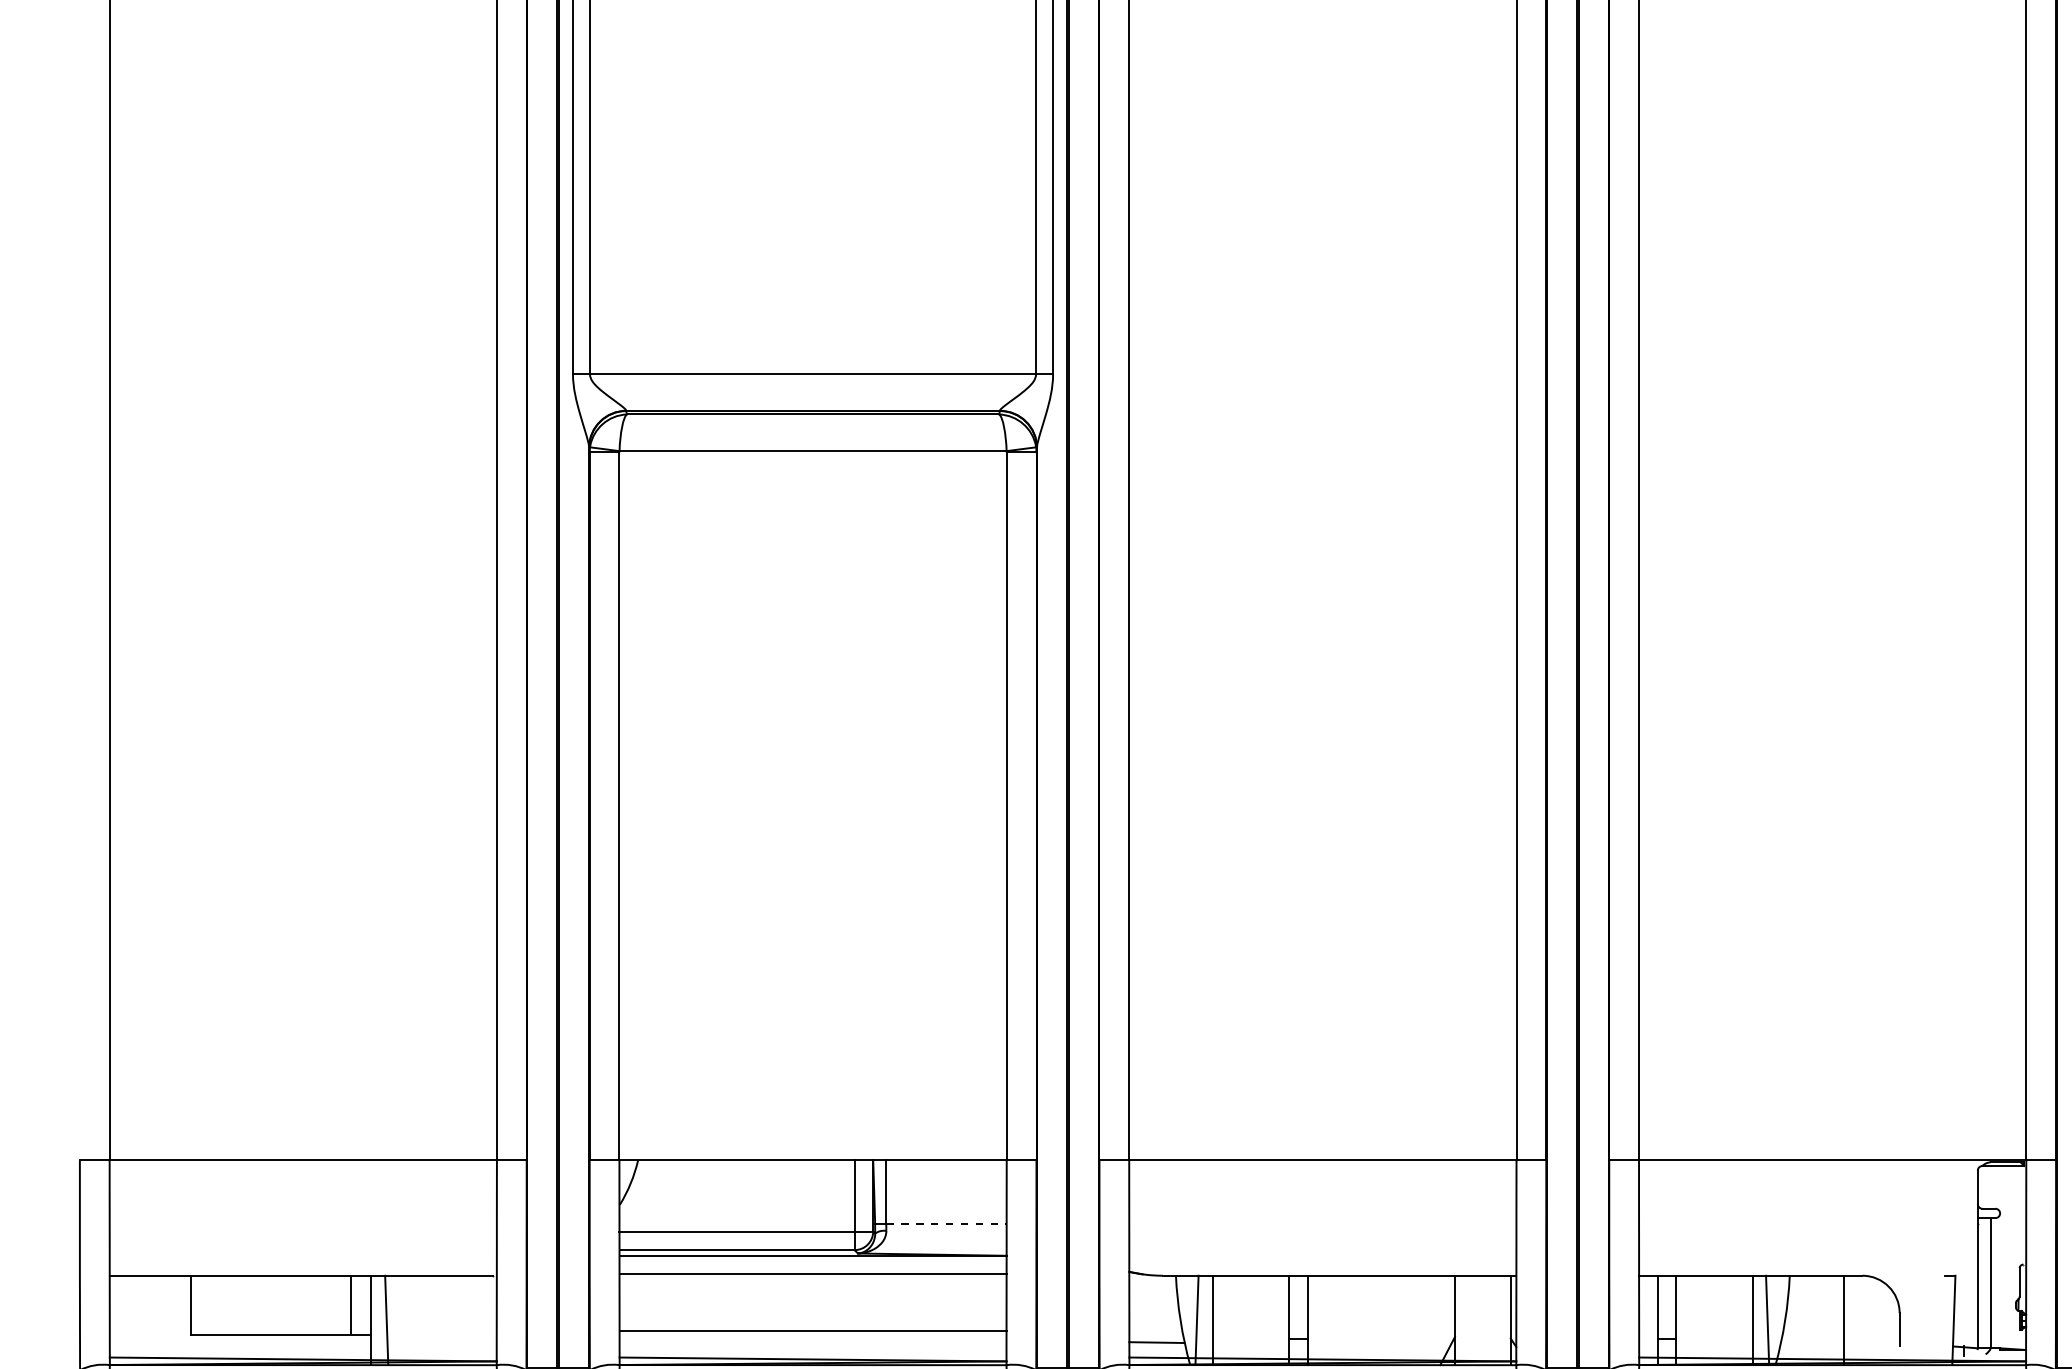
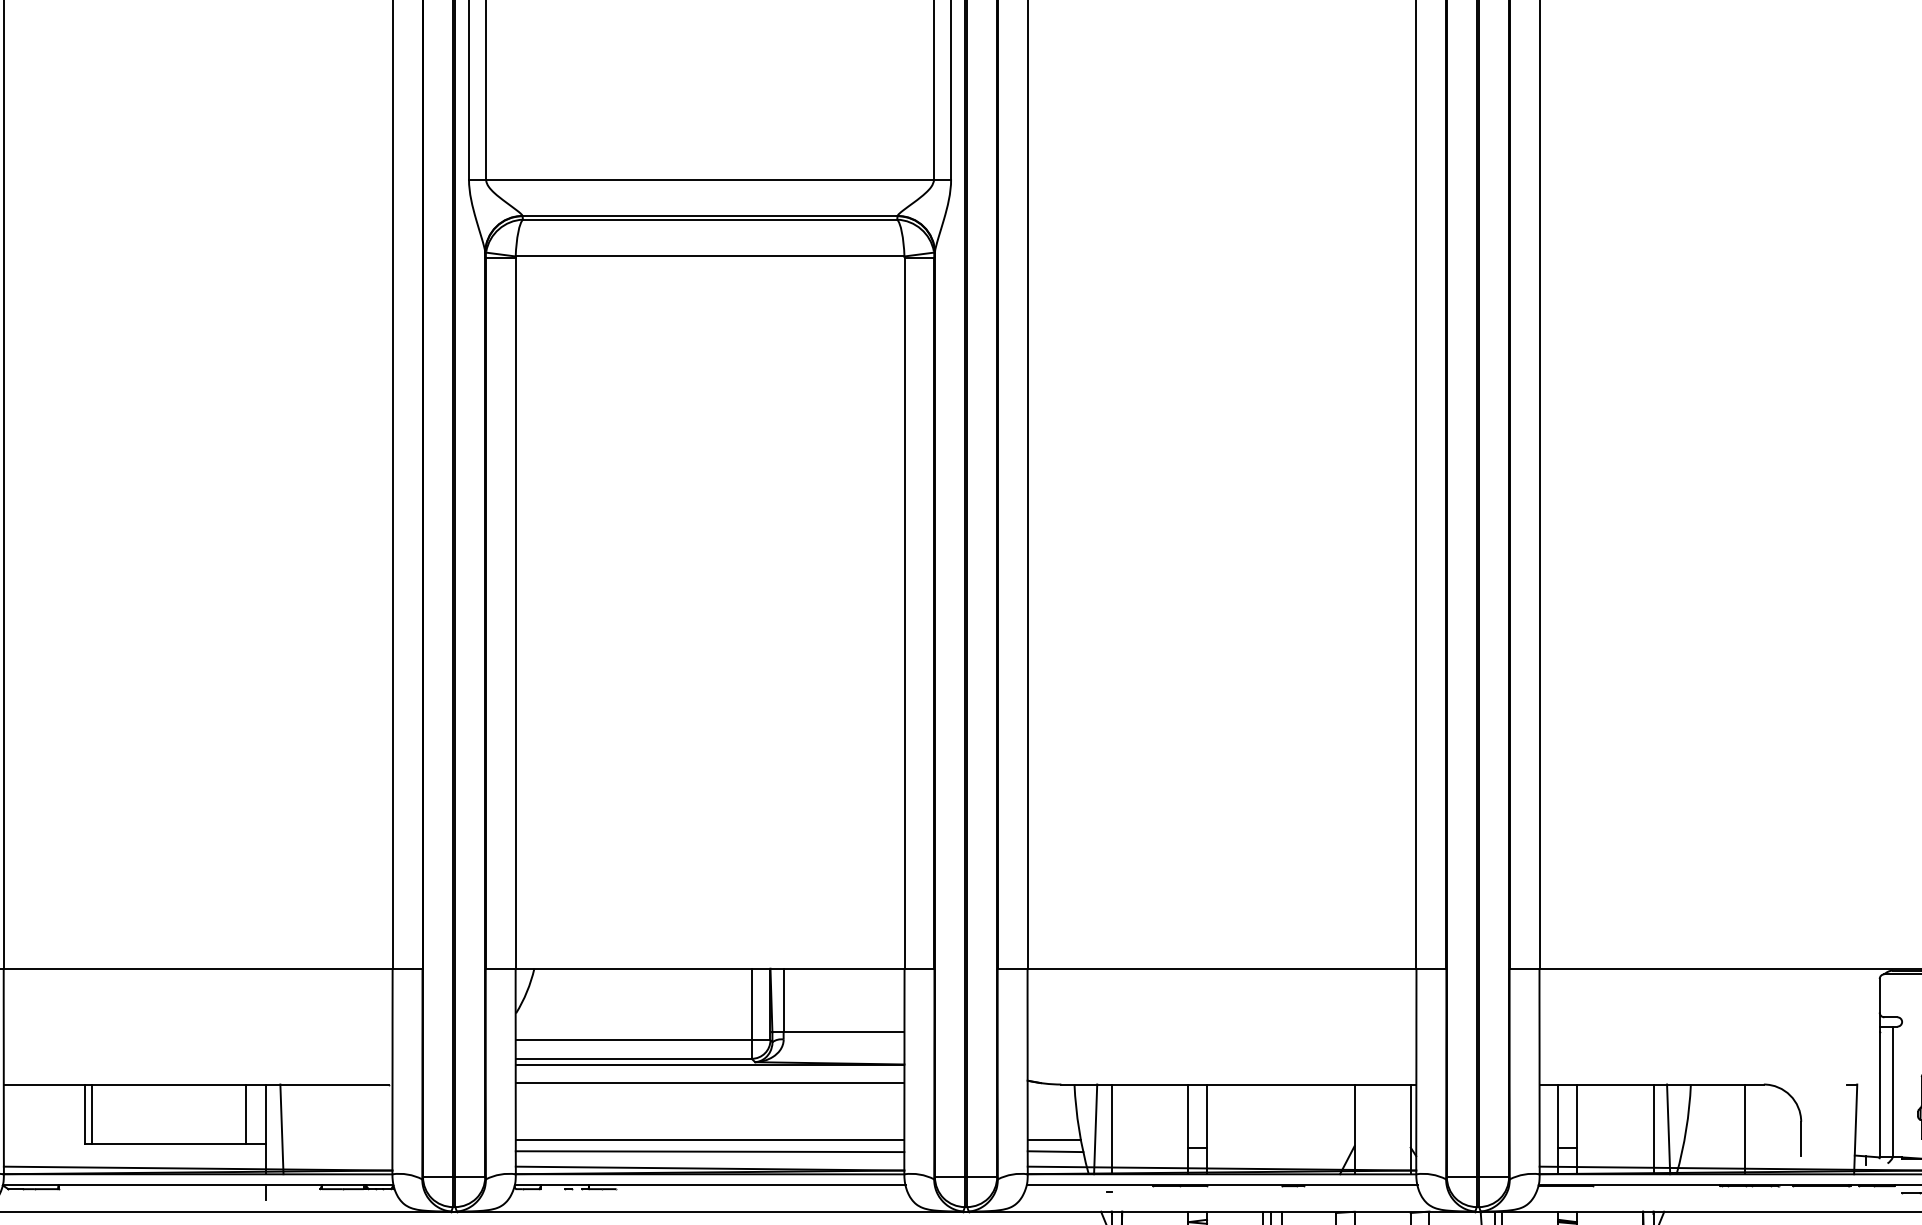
line: (946, 1223) -> (844, 1032), dashed -> solid
line: (198, 1305) -> (92, 1114), added
line: (1155, 1331) -> (1053, 1140), added
line: (812, 1342) -> (709, 1151), added

